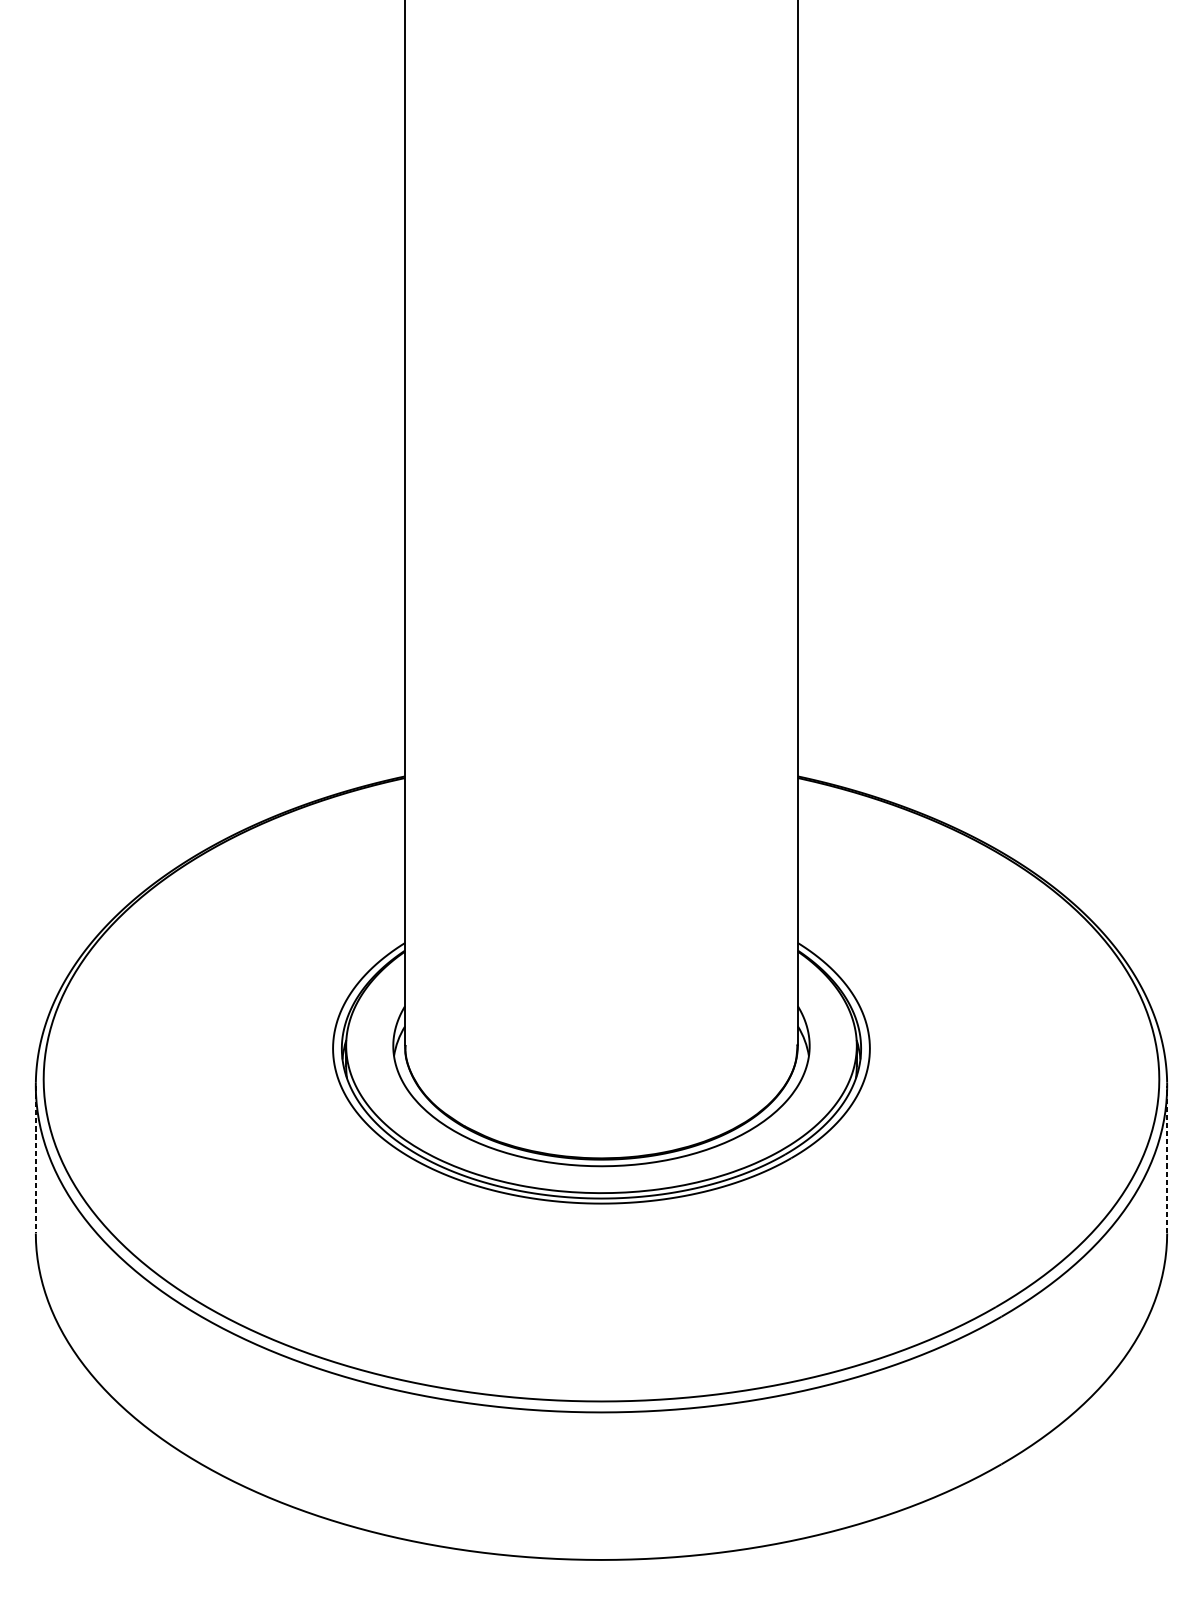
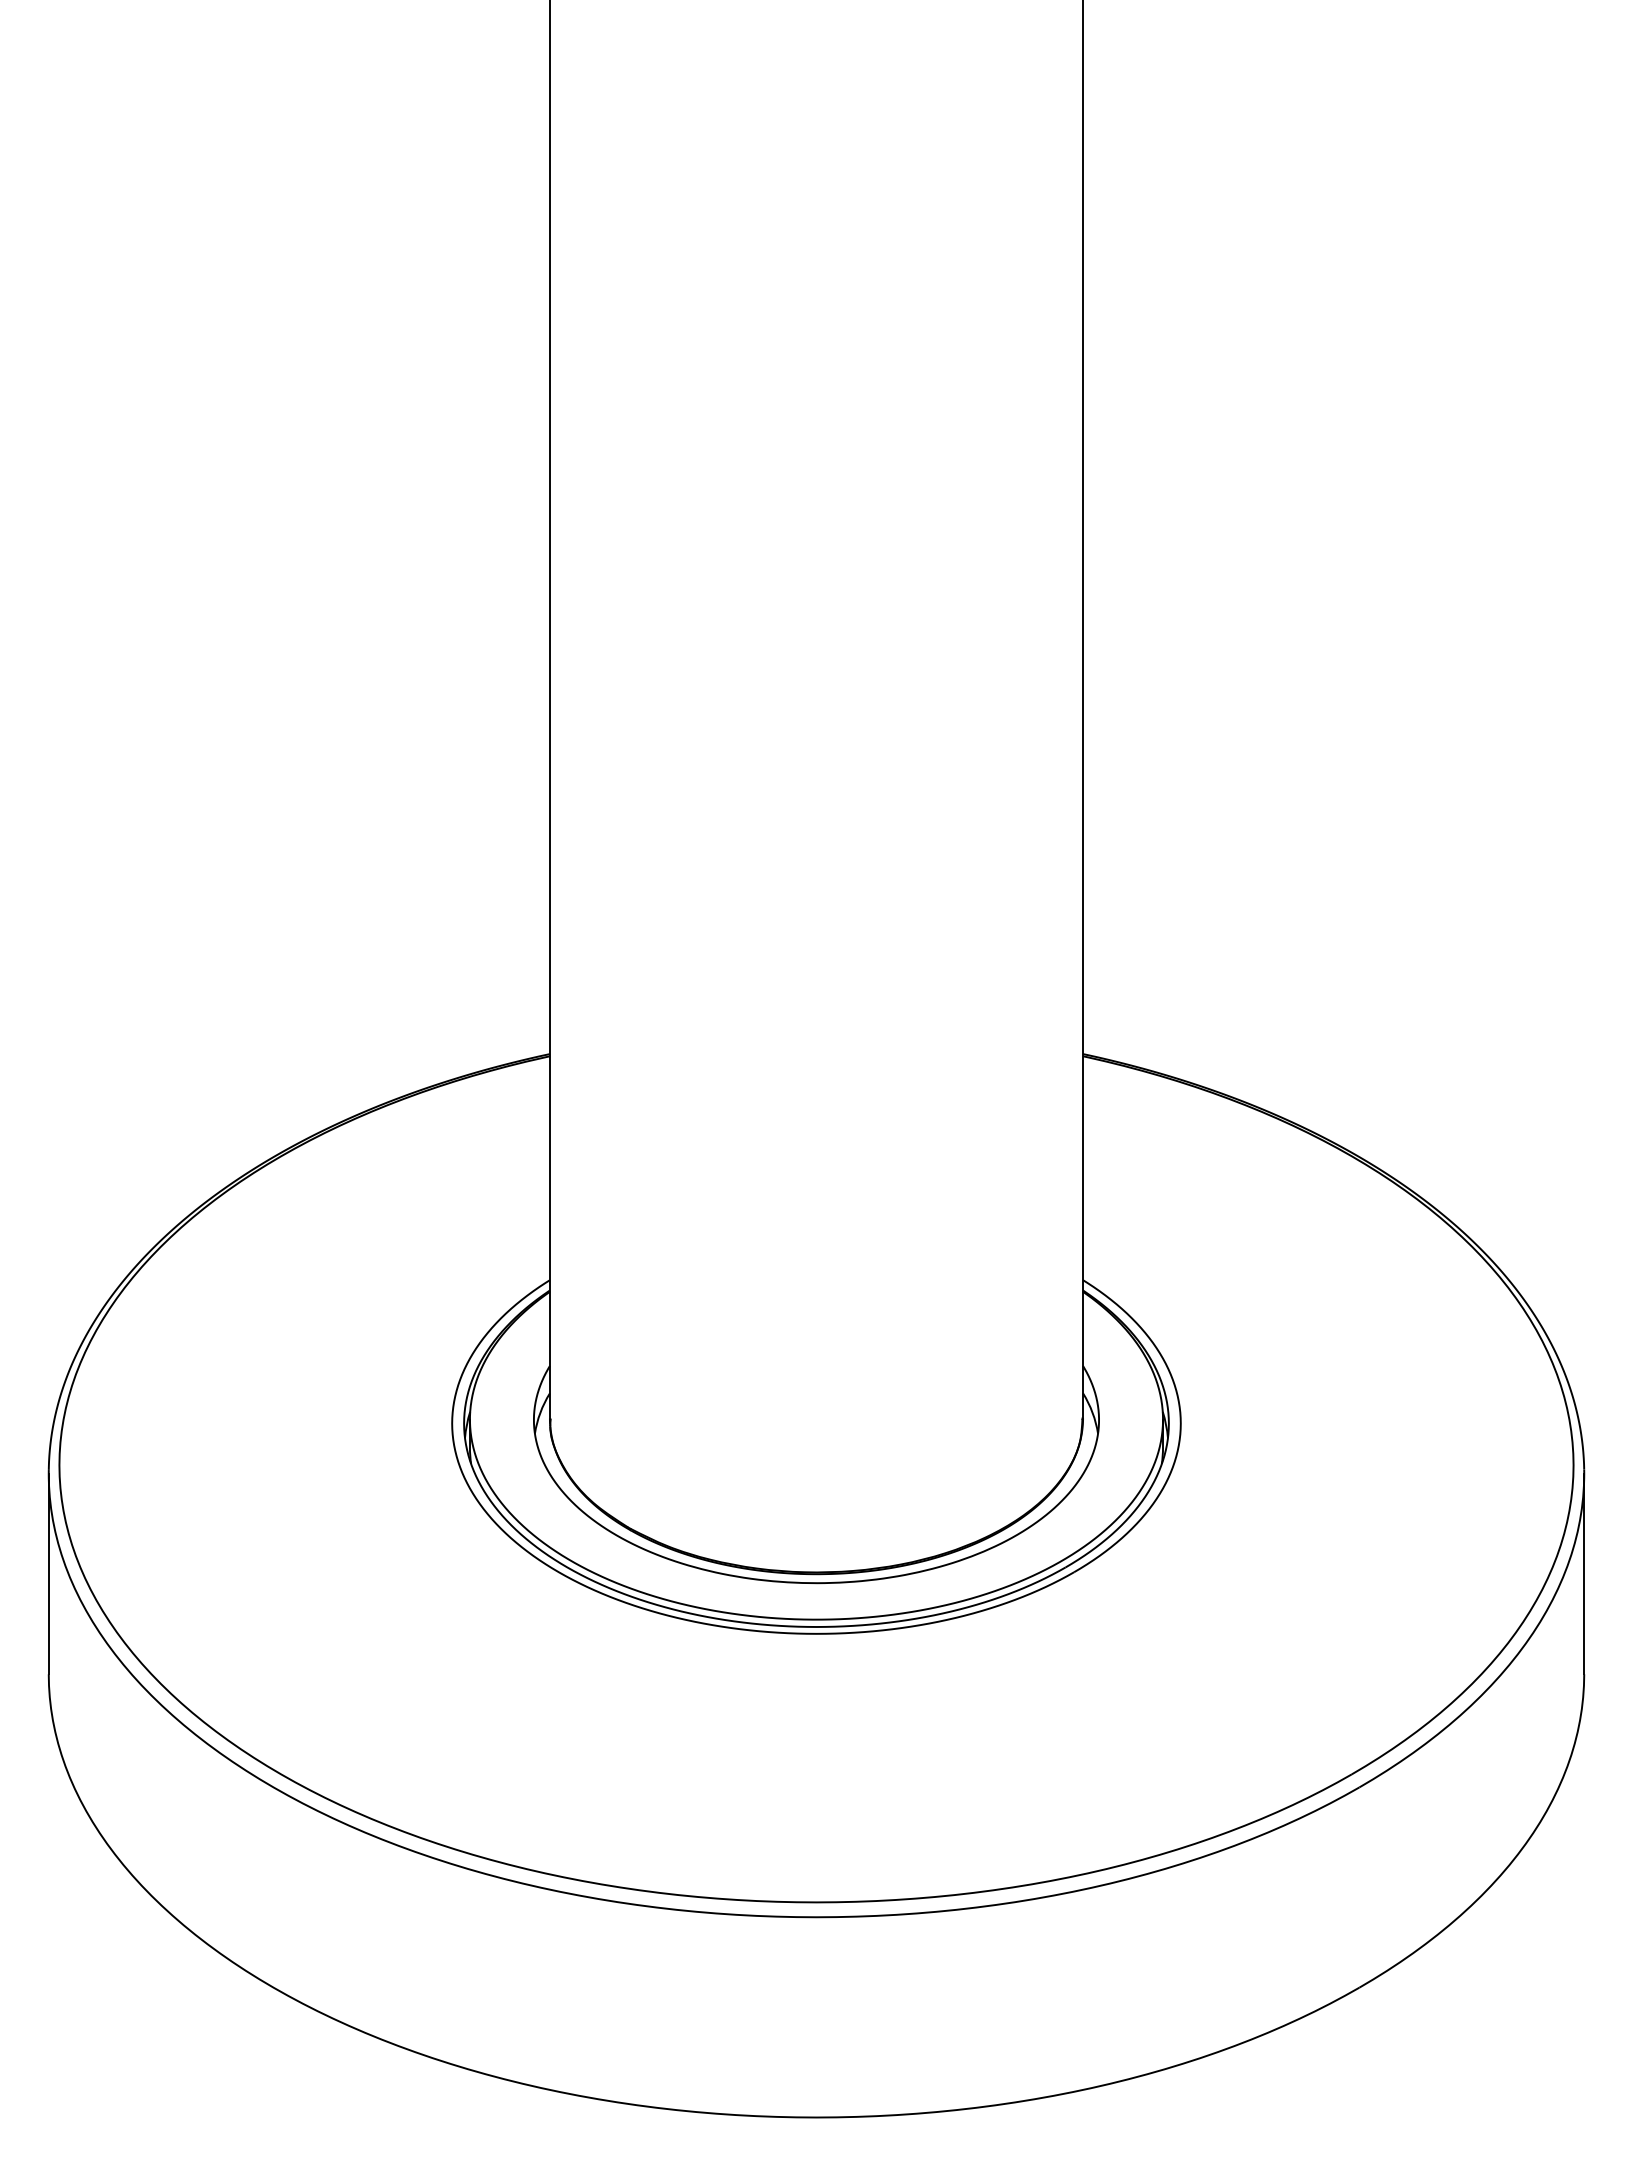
line: (35, 1159) -> (48, 1574), dashed -> solid
line: (1167, 1159) -> (1584, 1573), dashed -> solid

